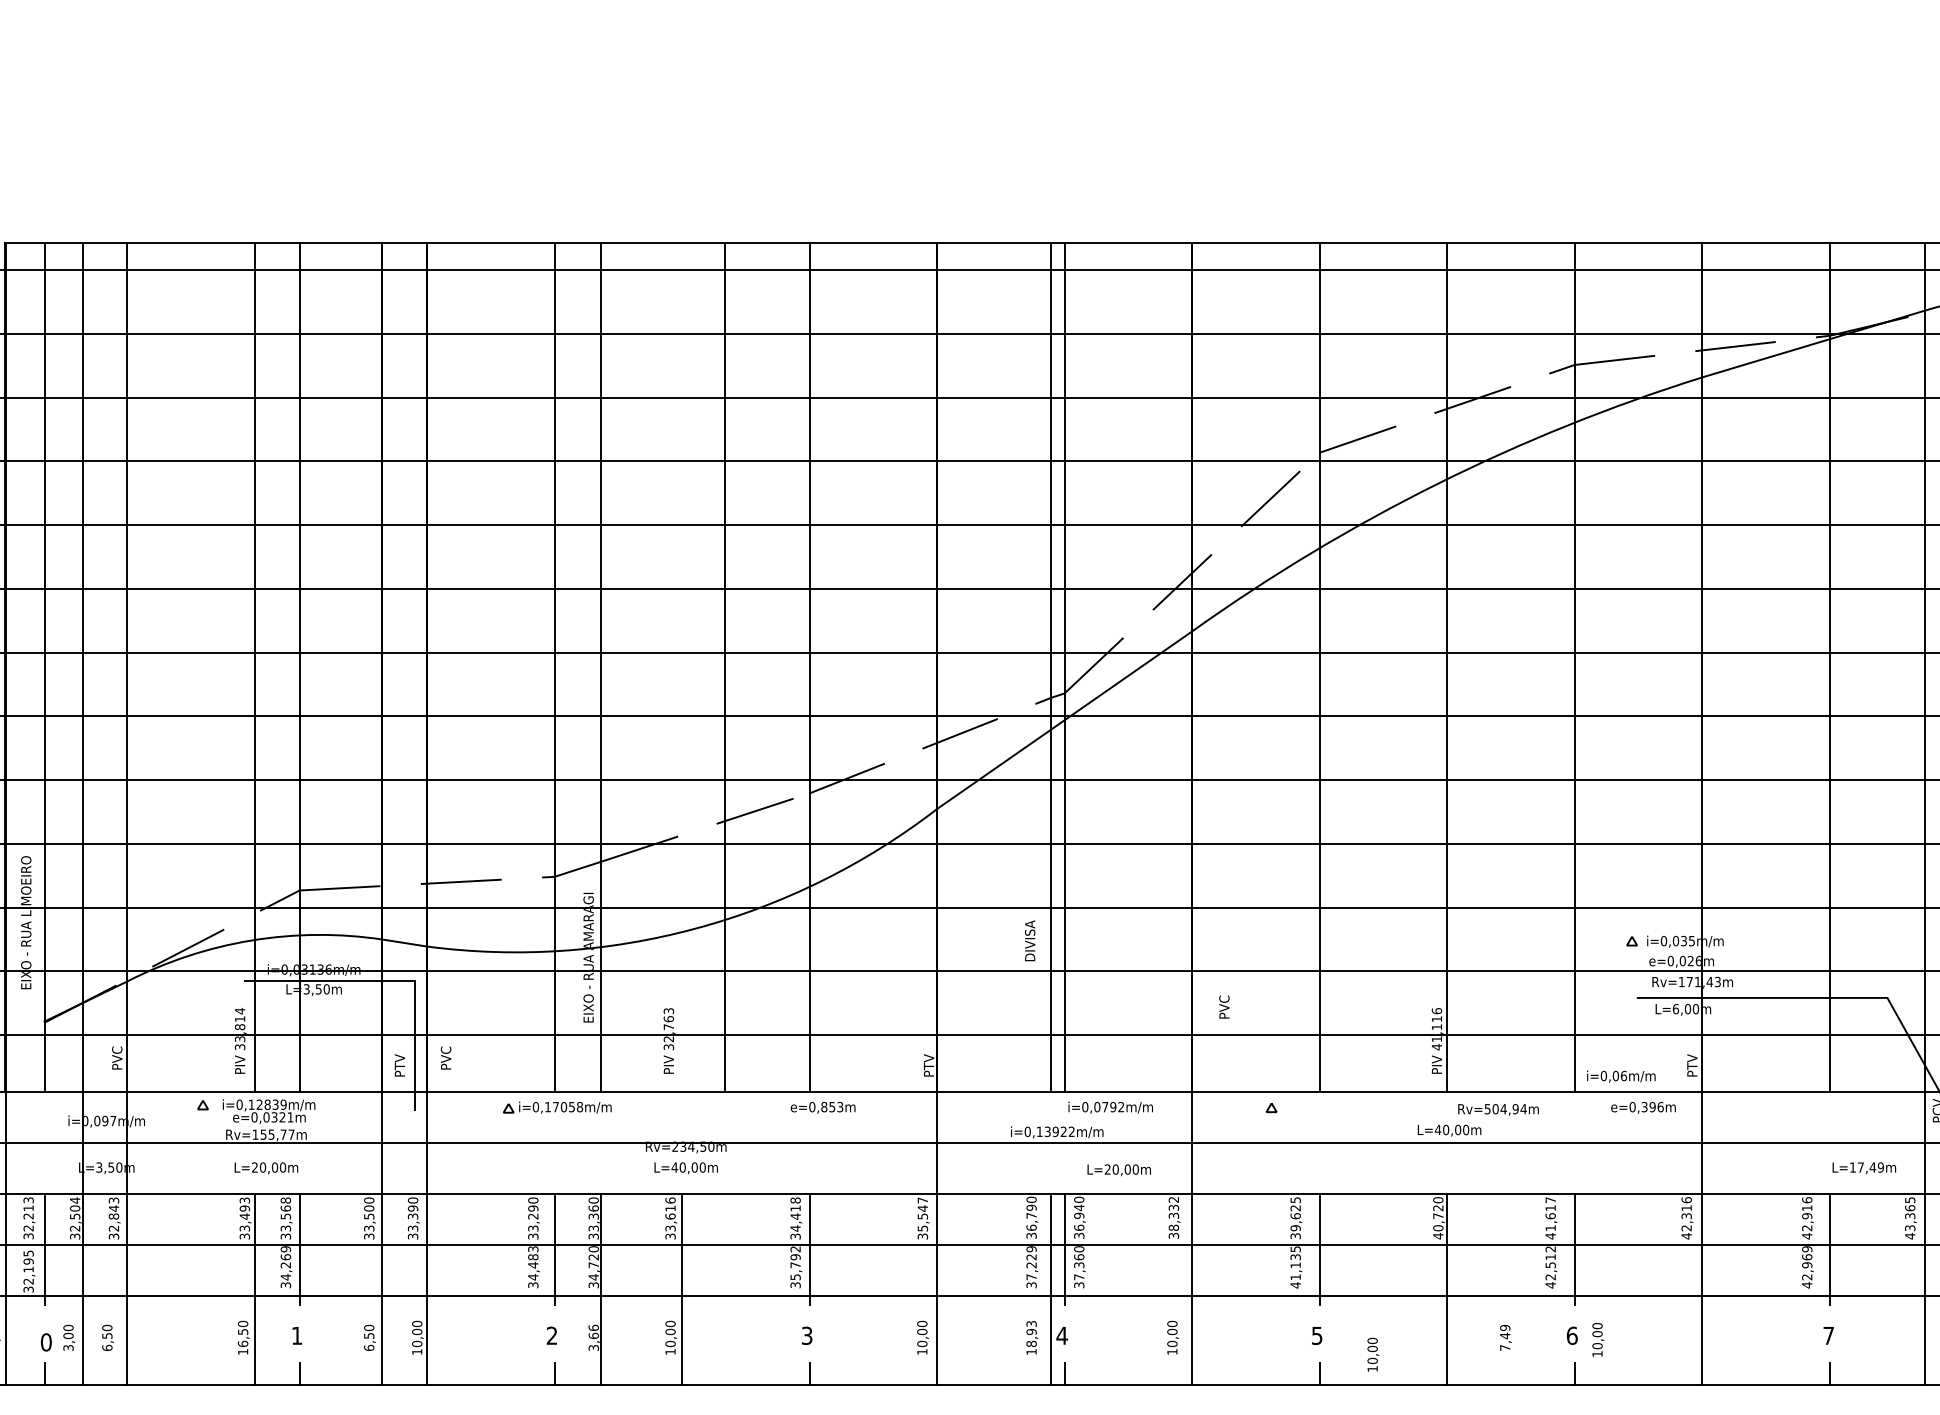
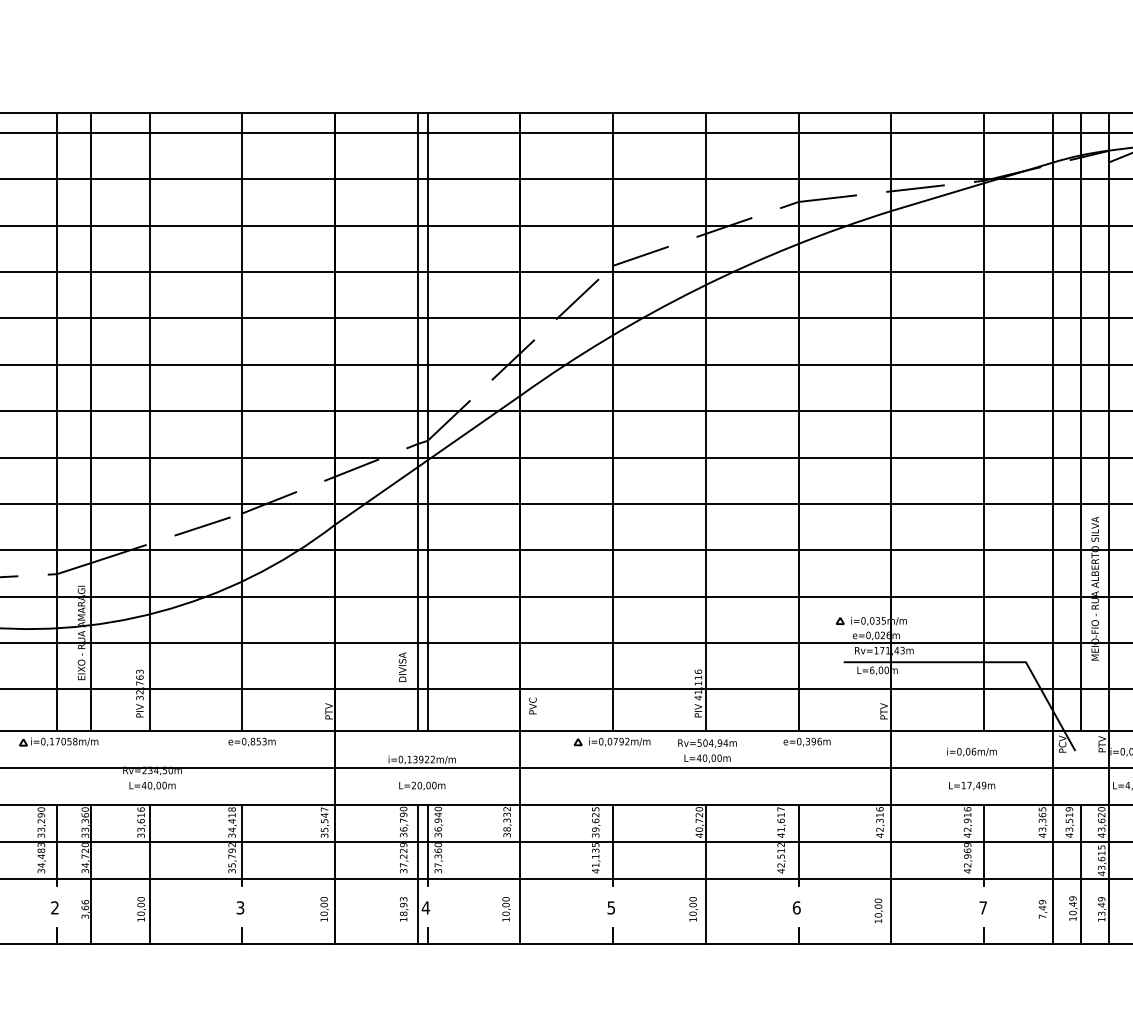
line: (725, 666) -> (149, 421), moved
text: (1030, 940) -> (402, 666), moved
text: (1224, 1006) -> (533, 705), moved
text: (1621, 1076) -> (972, 752), moved
text: (1110, 1107) -> (619, 741), moved
text: (1643, 1107) -> (807, 741), moved
text: (1498, 1109) -> (707, 743), moved
text: (1864, 1168) -> (972, 786), moved
text: (1118, 1170) -> (421, 786), moved
text: (1505, 1337) -> (1042, 909), moved
text: (1598, 1339) -> (879, 910), moved
text: (1373, 1354) -> (693, 909), moved

